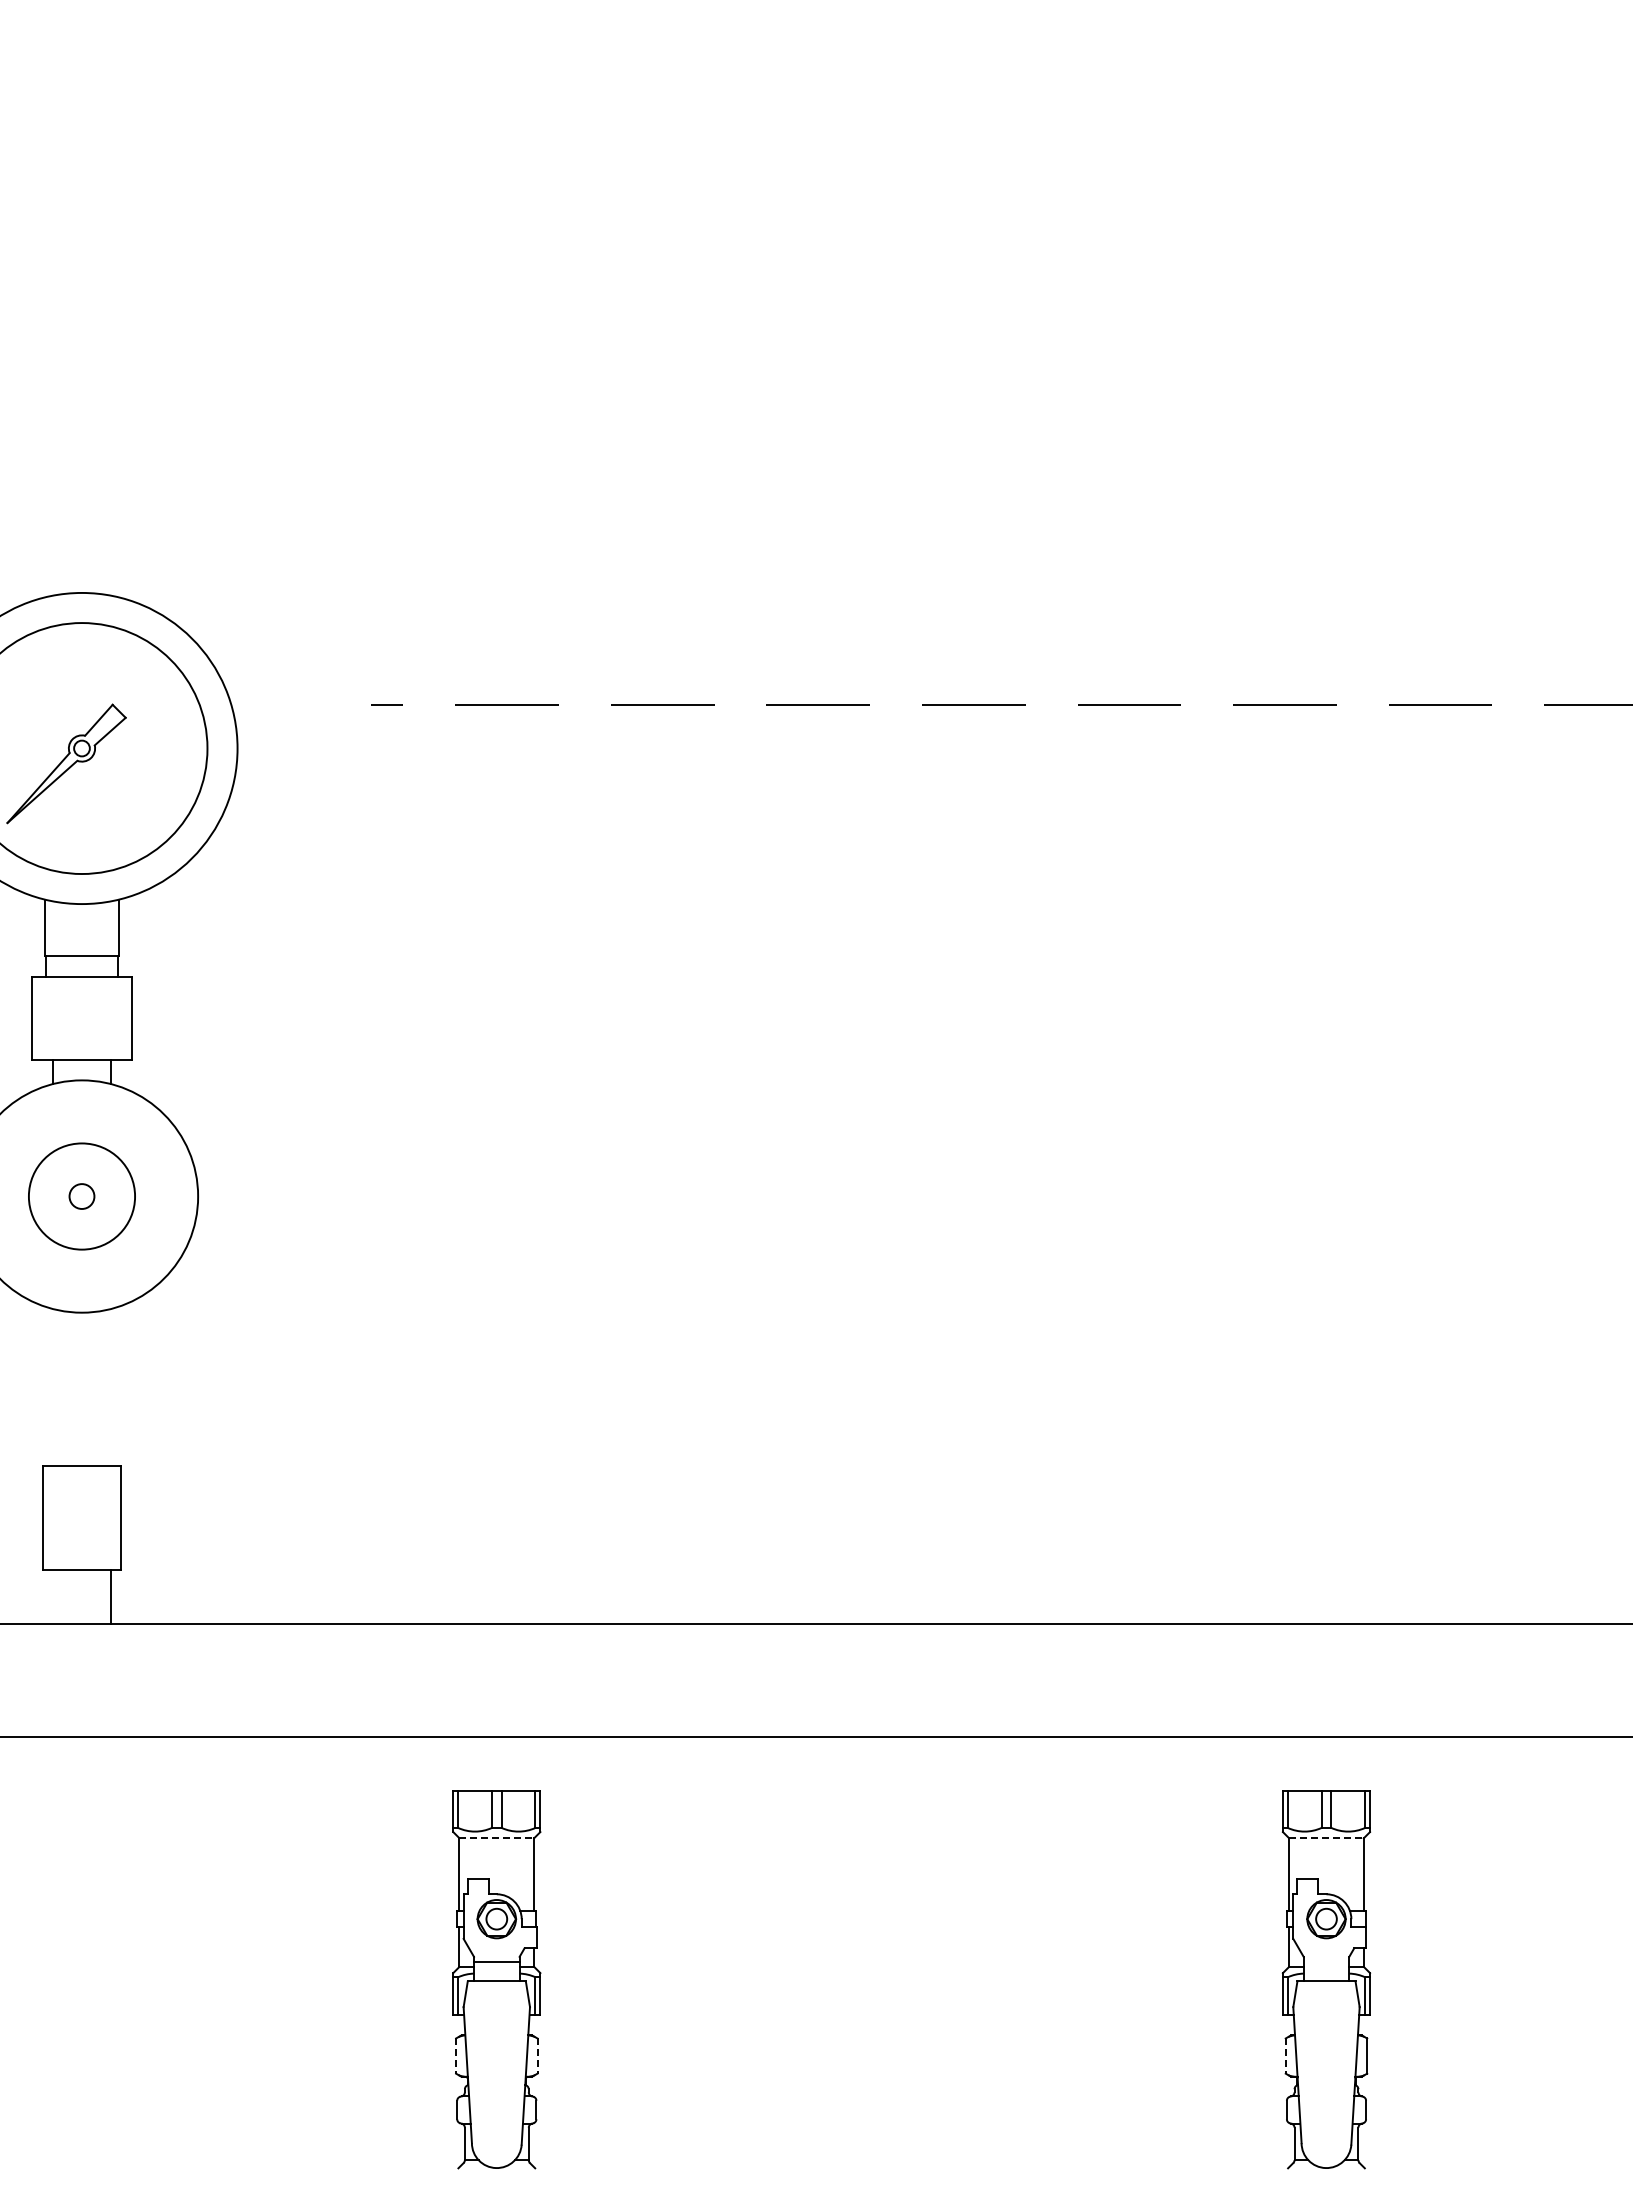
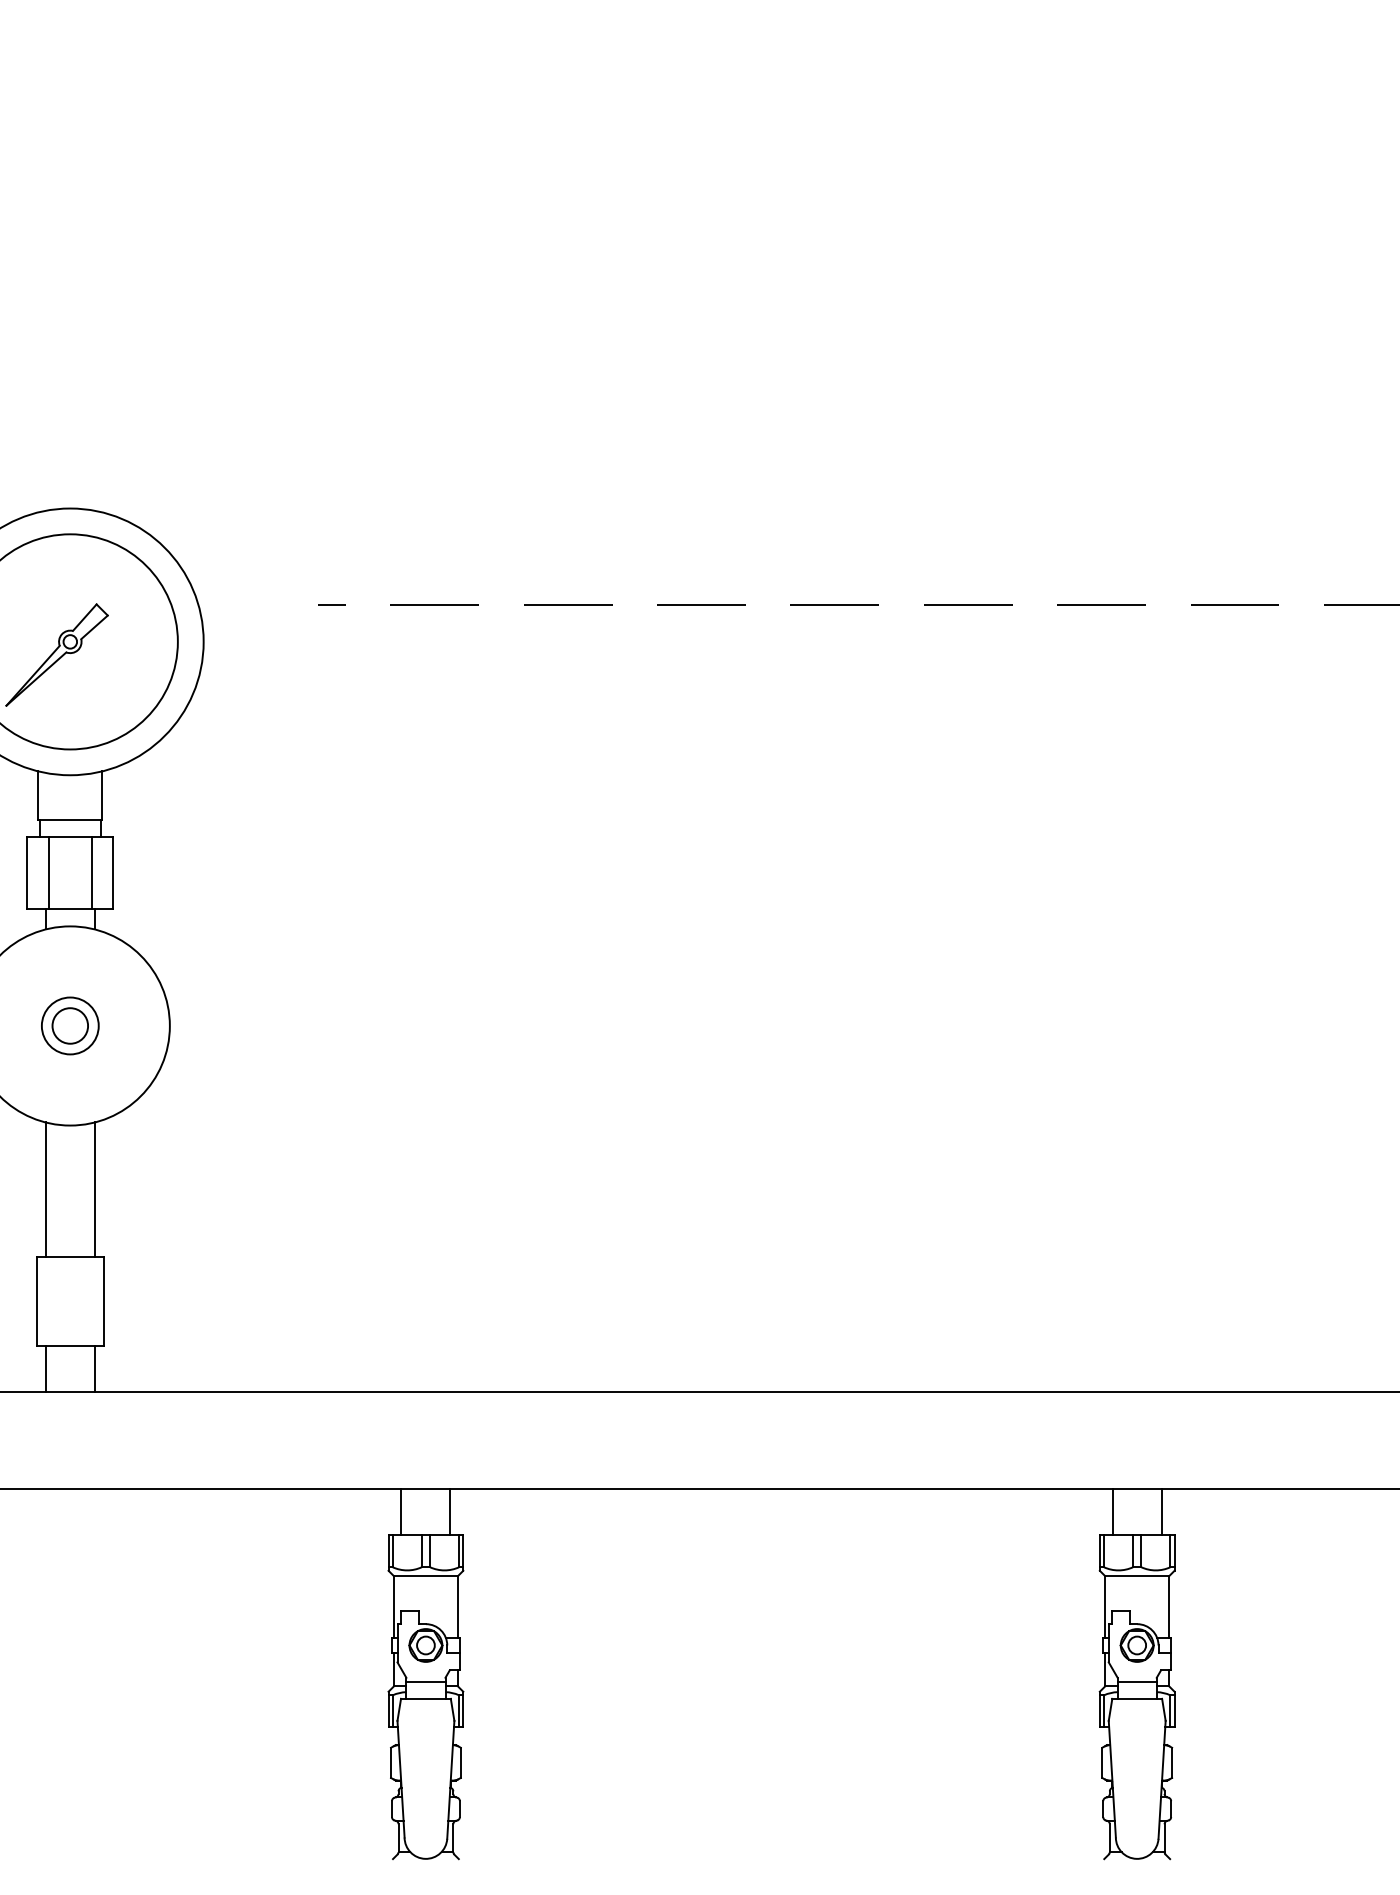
line: (56, 1017) -> (48, 872), added
line: (107, 1017) -> (92, 872), added
circle: (81, 1196) -> (69, 1025), size x0.62
circle: (81, 1196) -> (69, 1025), size x1.67
line: (53, 1387) -> (45, 1189), added
line: (110, 1387) -> (94, 1189), added
line: (53, 1596) -> (45, 1368), added
line: (468, 1763) -> (401, 1512), added
line: (525, 1763) -> (450, 1512), added
line: (1297, 1763) -> (1112, 1512), added
line: (1355, 1763) -> (1162, 1512), added
line: (497, 1838) -> (426, 1576), dashed -> solid
line: (1326, 1838) -> (1137, 1576), dashed -> solid
line: (1326, 1961) -> (1137, 1681), added
line: (456, 2056) -> (391, 1763), dashed -> solid
line: (537, 2056) -> (460, 1763), dashed -> solid
line: (1285, 2056) -> (1102, 1763), dashed -> solid

